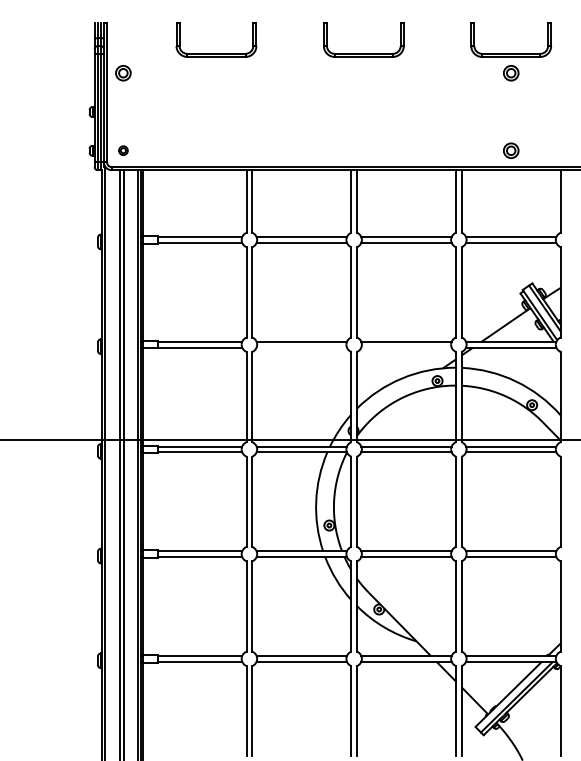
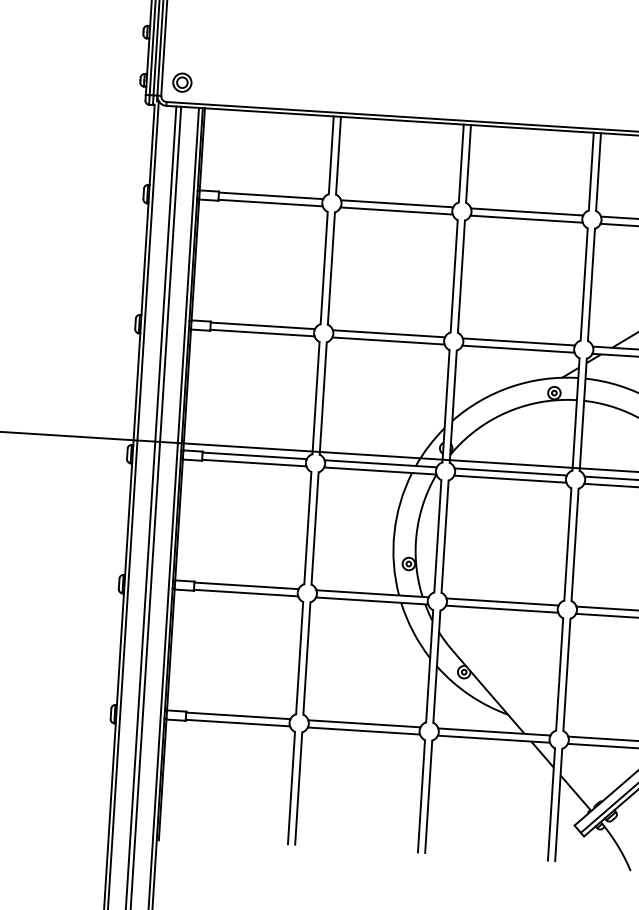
part: (123, 150) -> (182, 82), size x1.67
line: (301, 347) -> (388, 340), added
line: (406, 347) -> (518, 349), added

